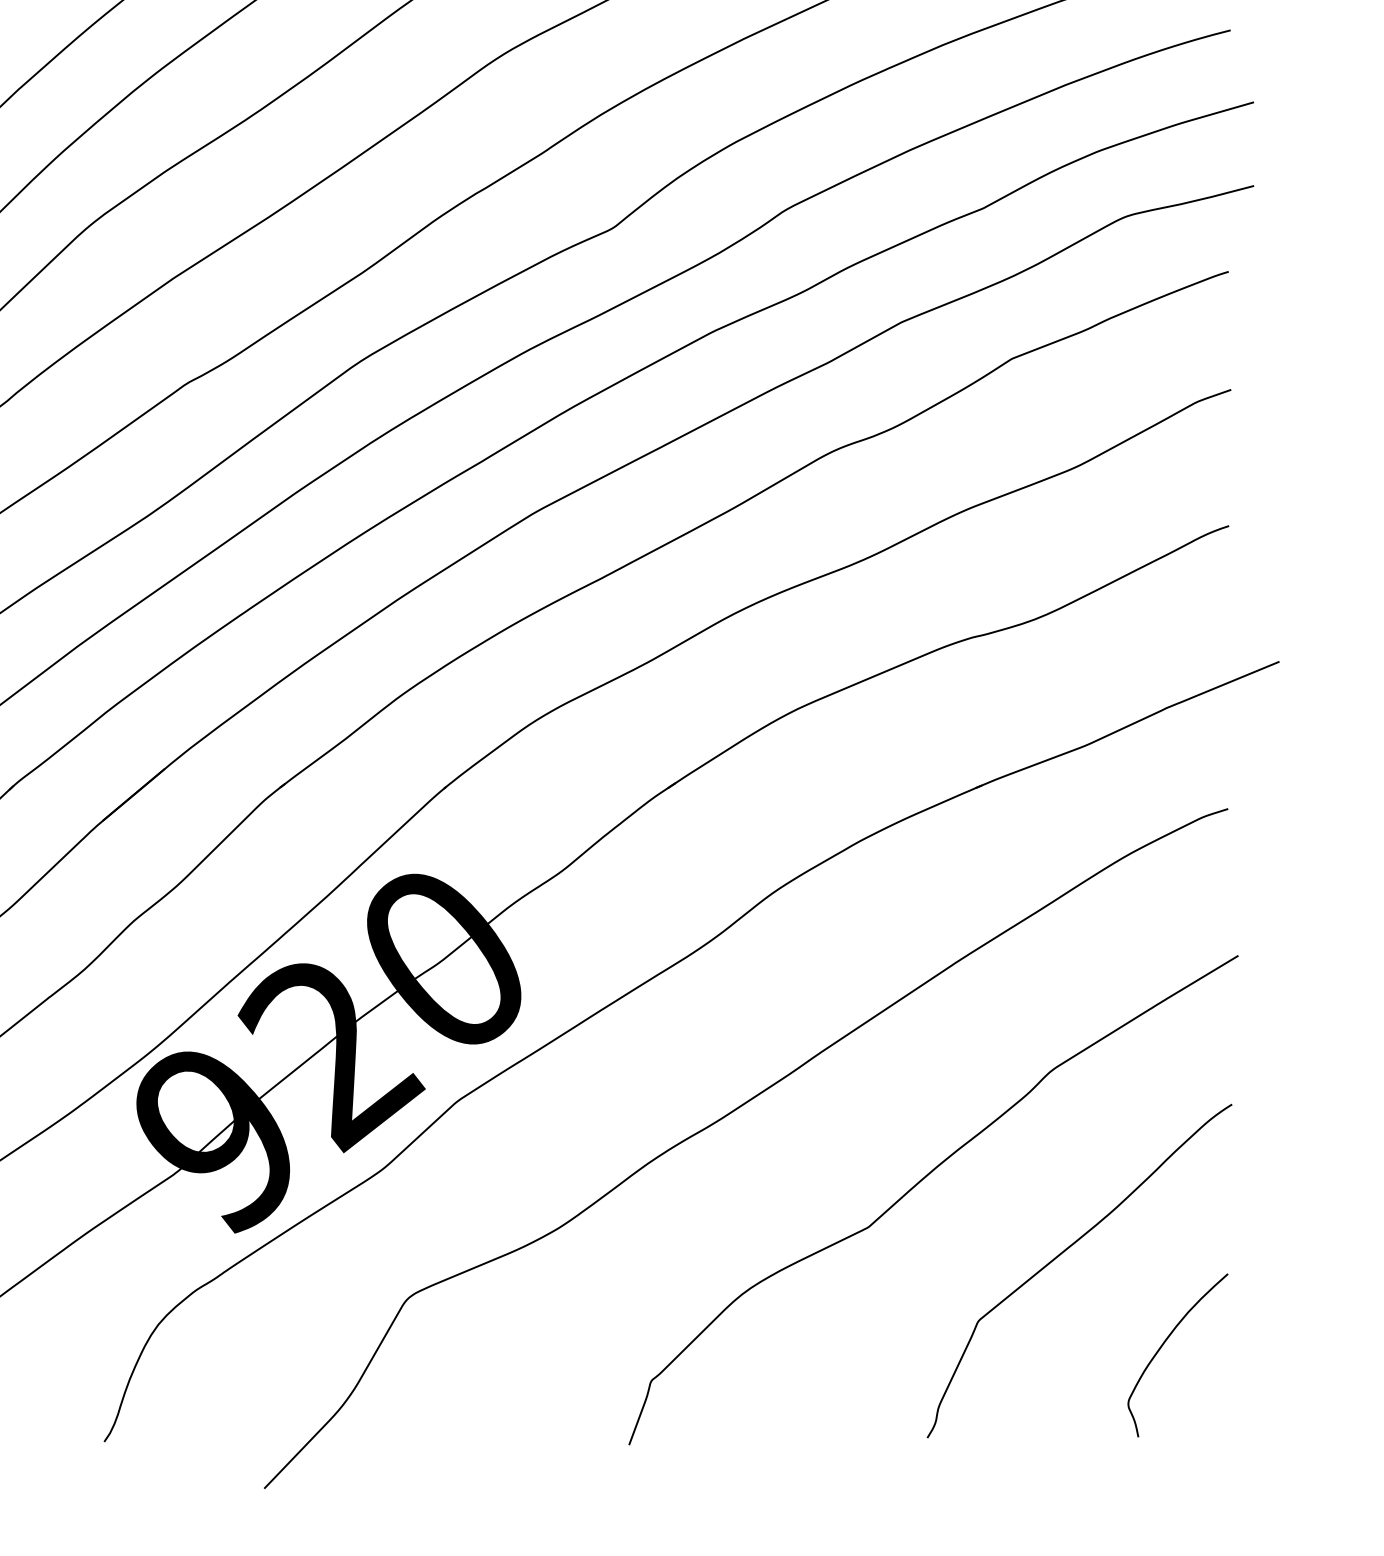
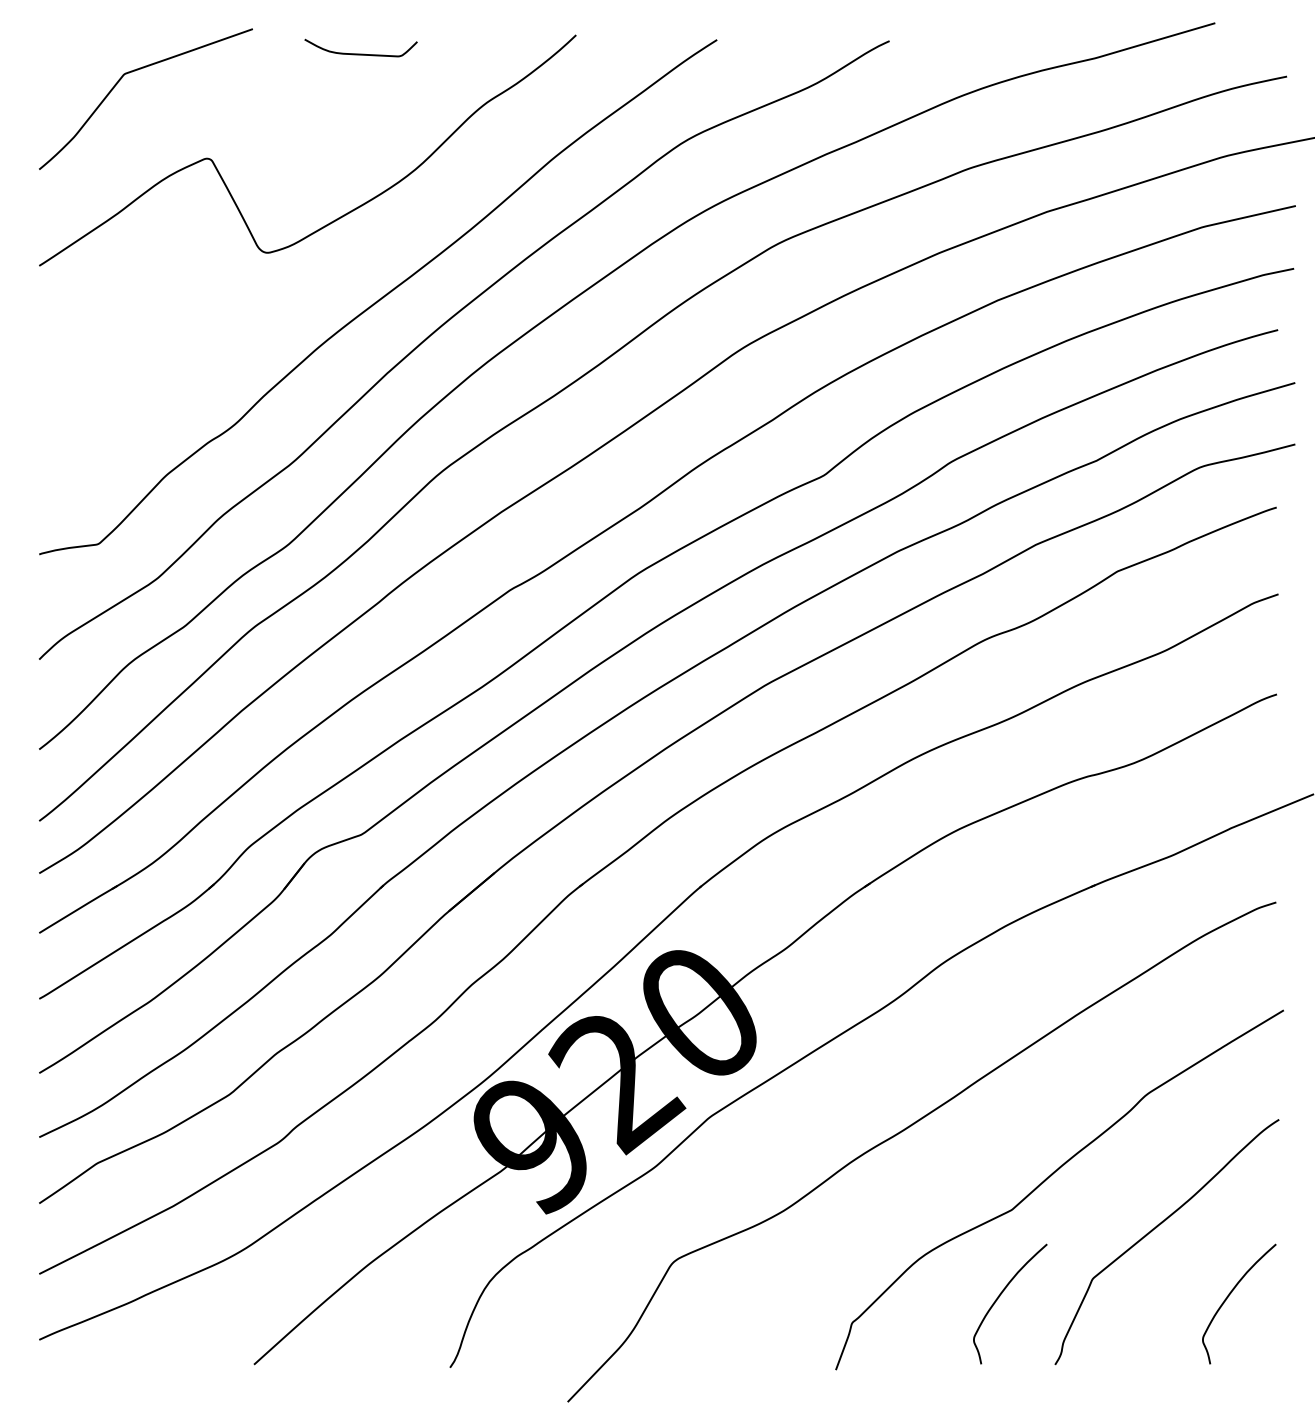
curve: (853, 1345) -> (1000, 1296), added

